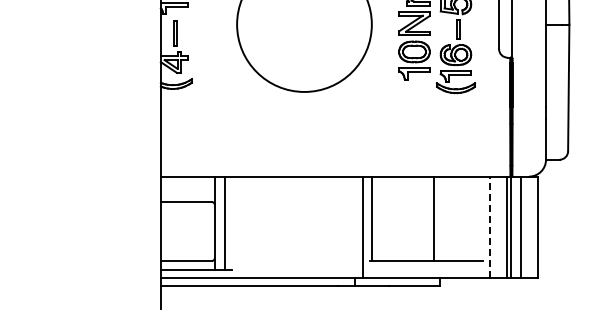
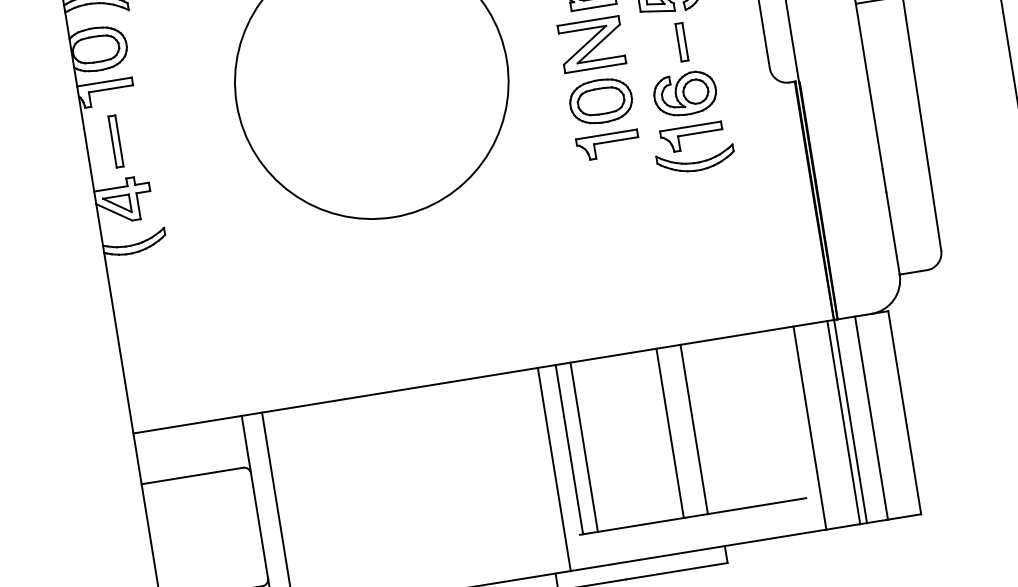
line: (379, 218) -> (585, 446), added
line: (421, 218) -> (669, 432), added
line: (490, 227) -> (810, 428), dashed -> solid

